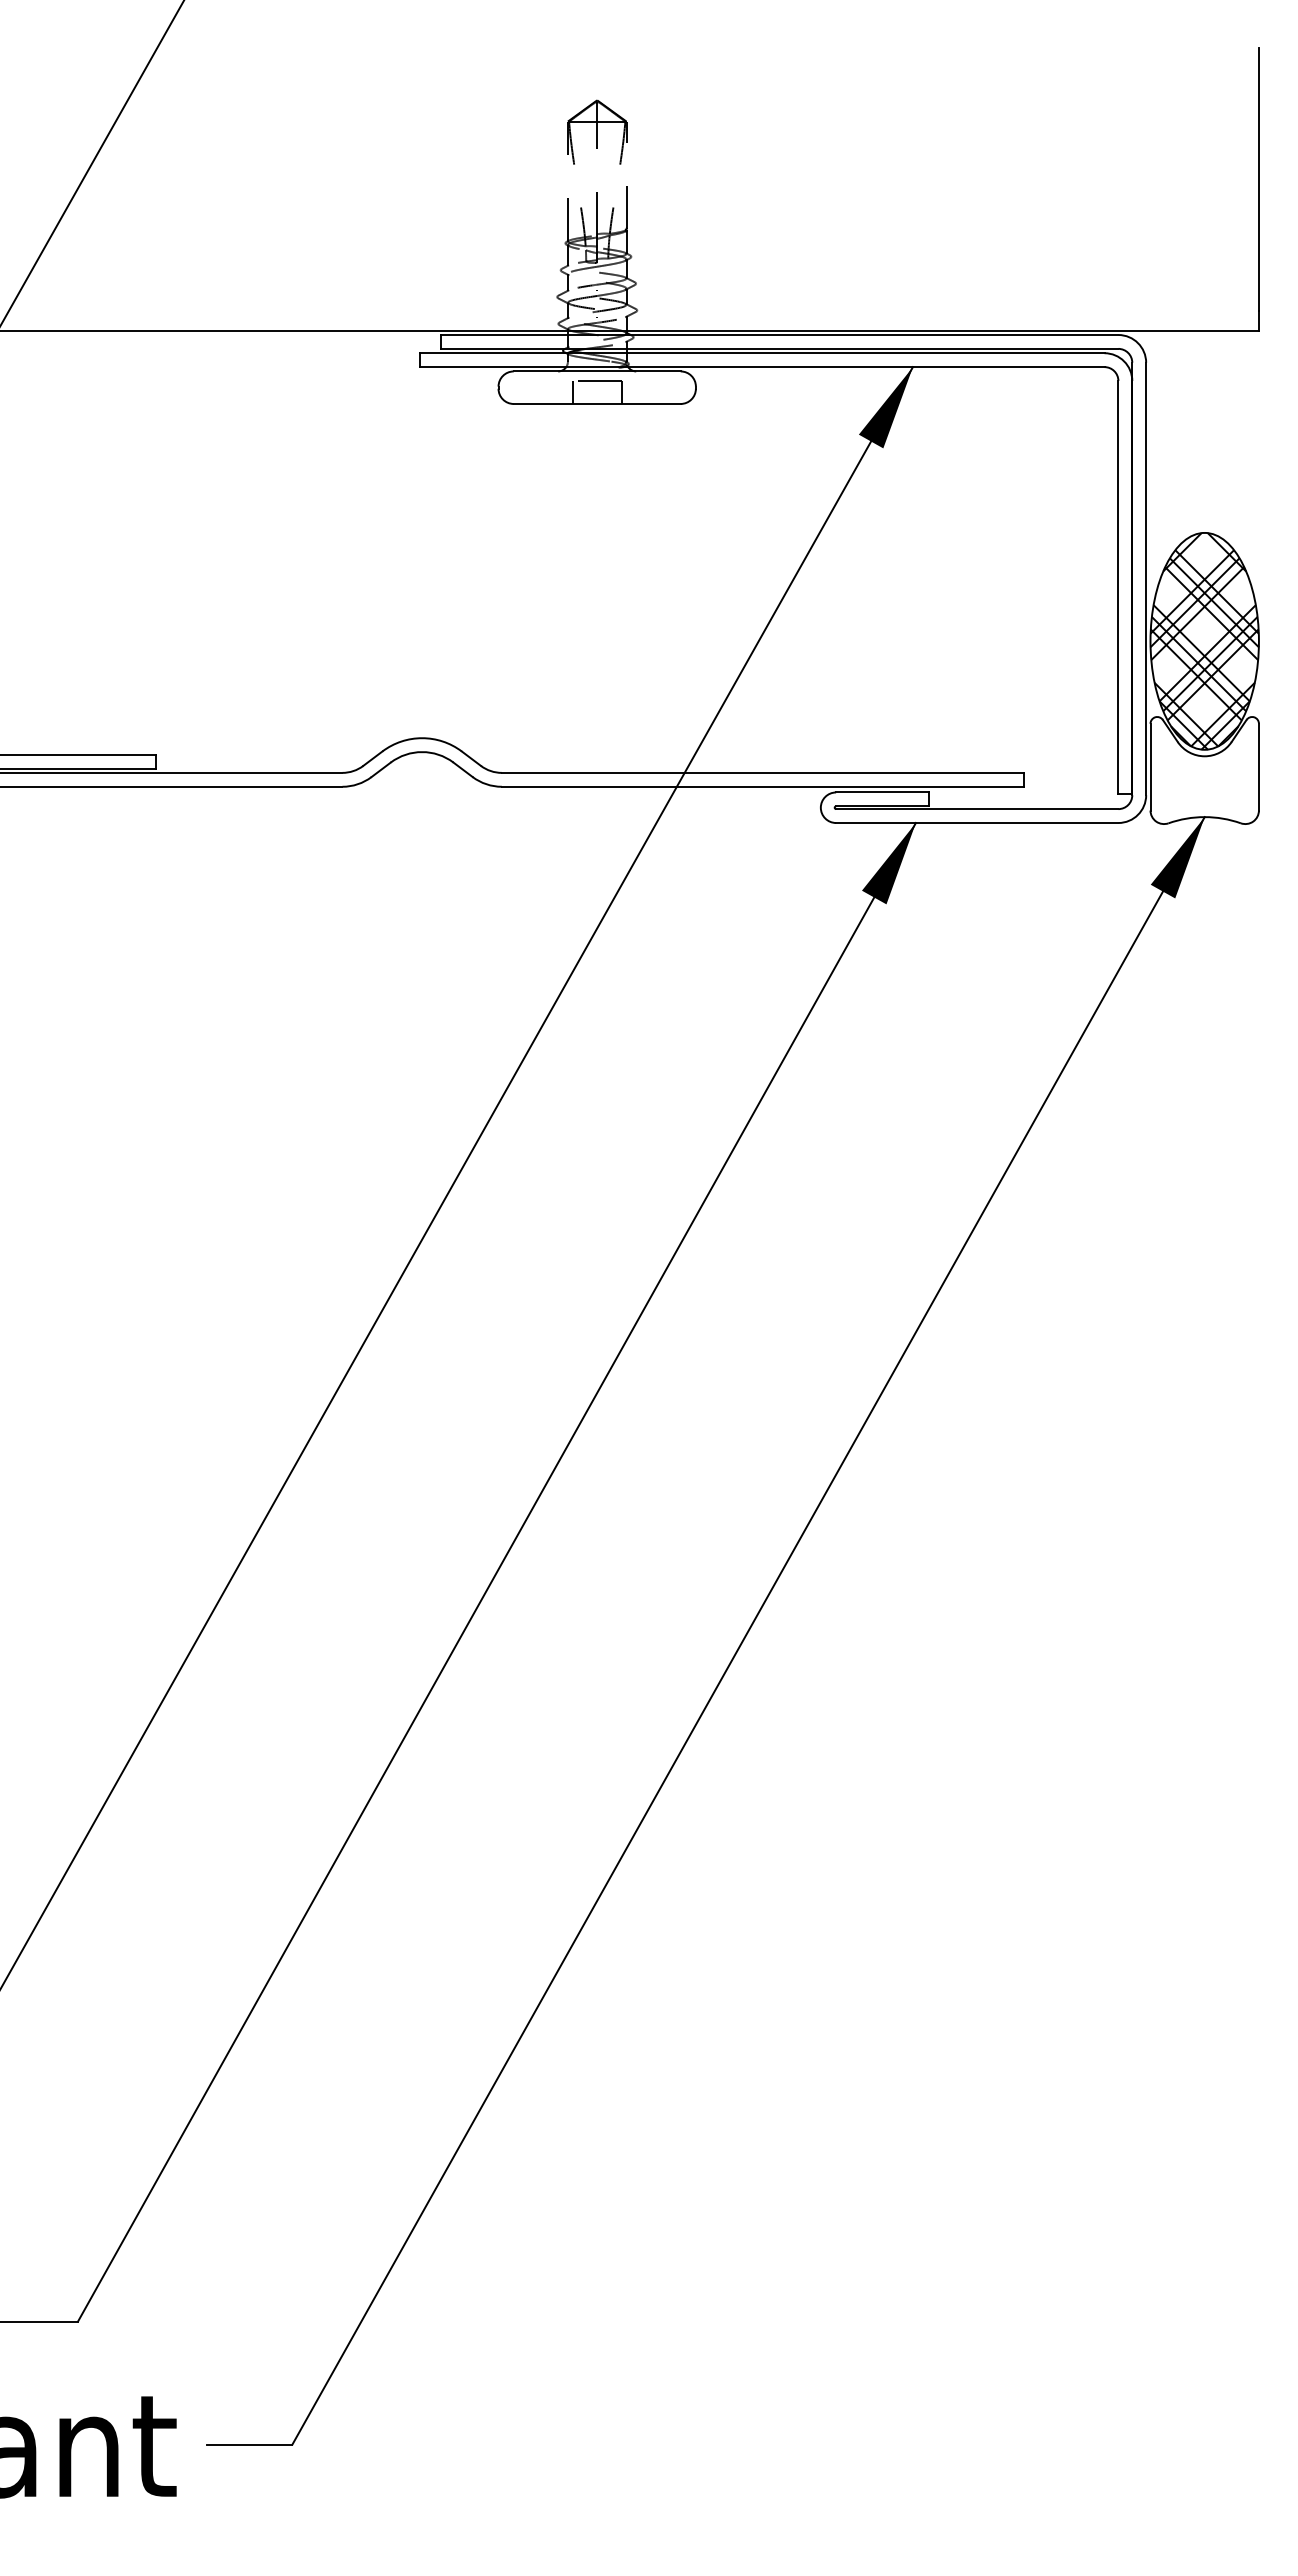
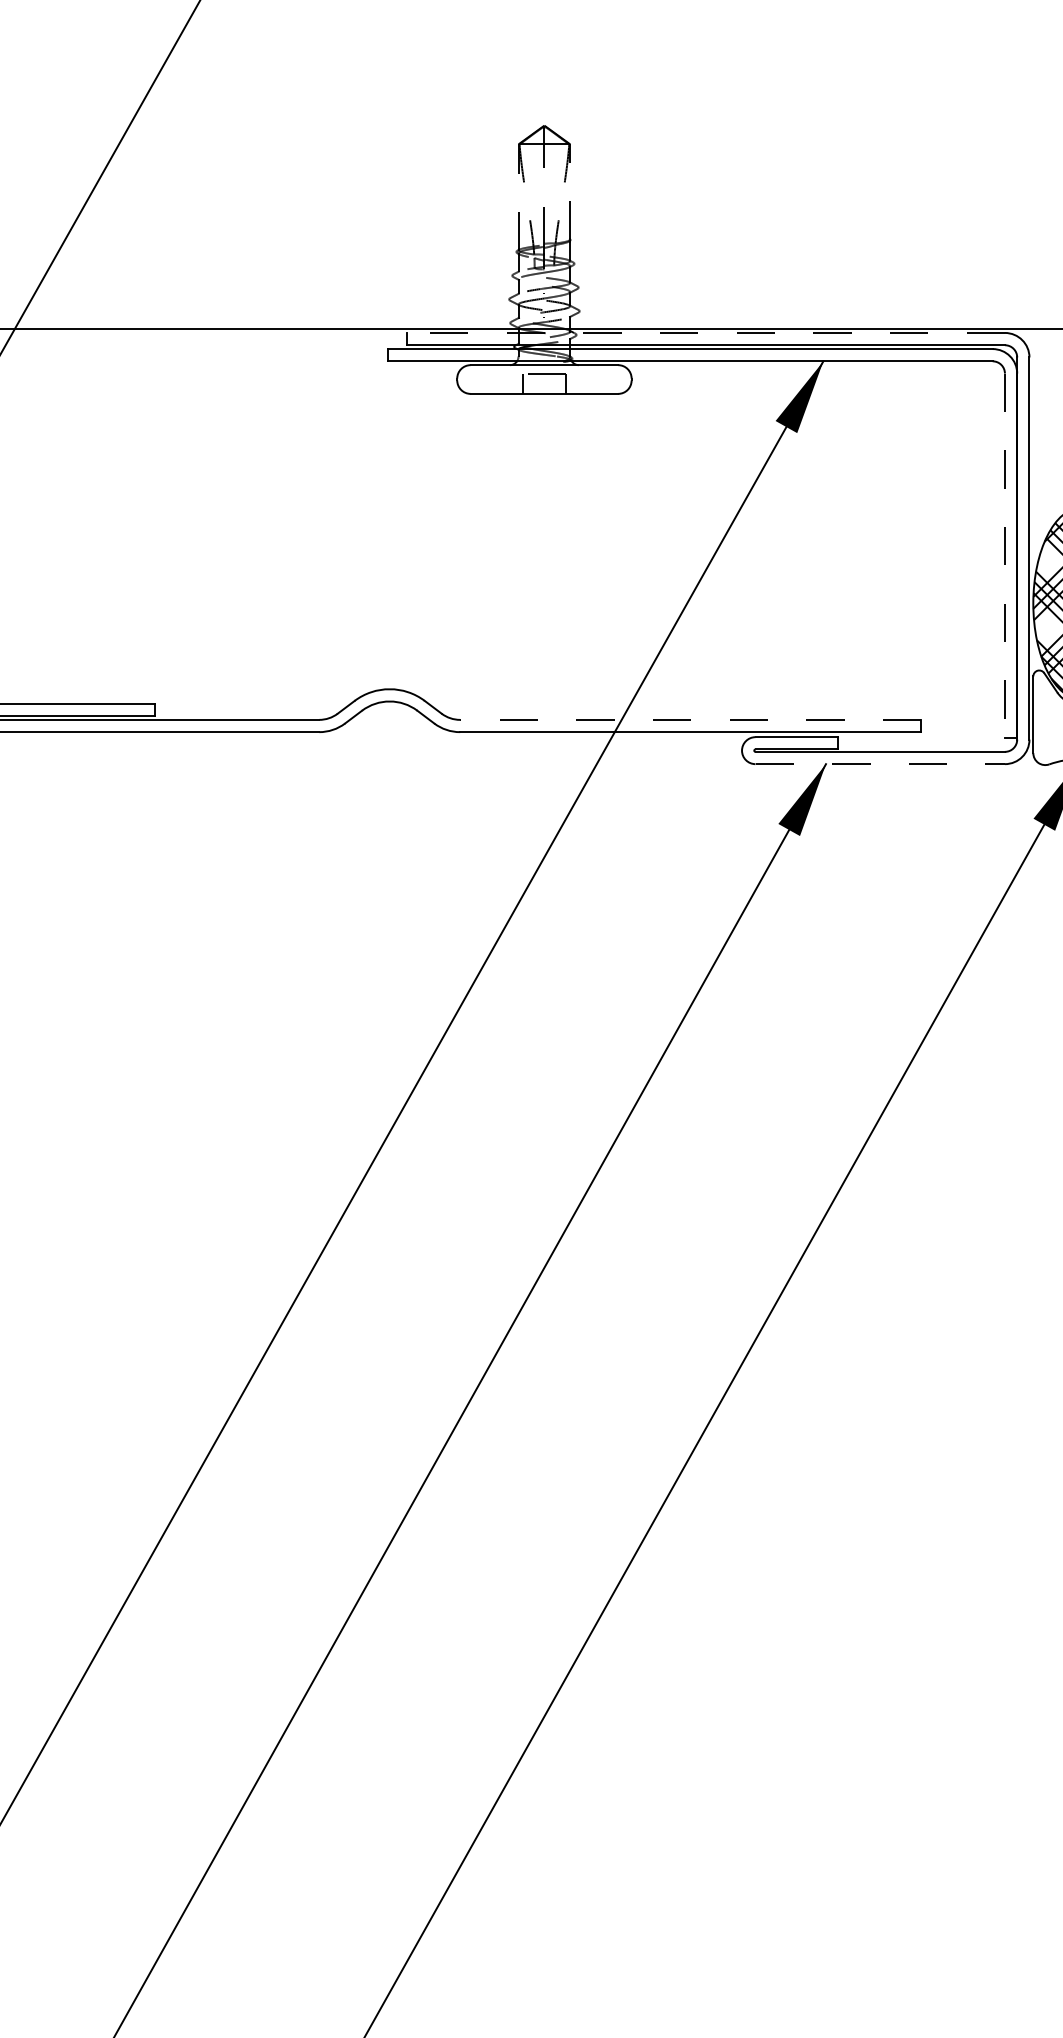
line: (779, 335) -> (705, 333), solid -> dashed
line: (1118, 587) -> (1005, 556), solid -> dashed
line: (762, 772) -> (690, 719), solid -> dashed
line: (977, 823) -> (880, 764), solid -> dashed

